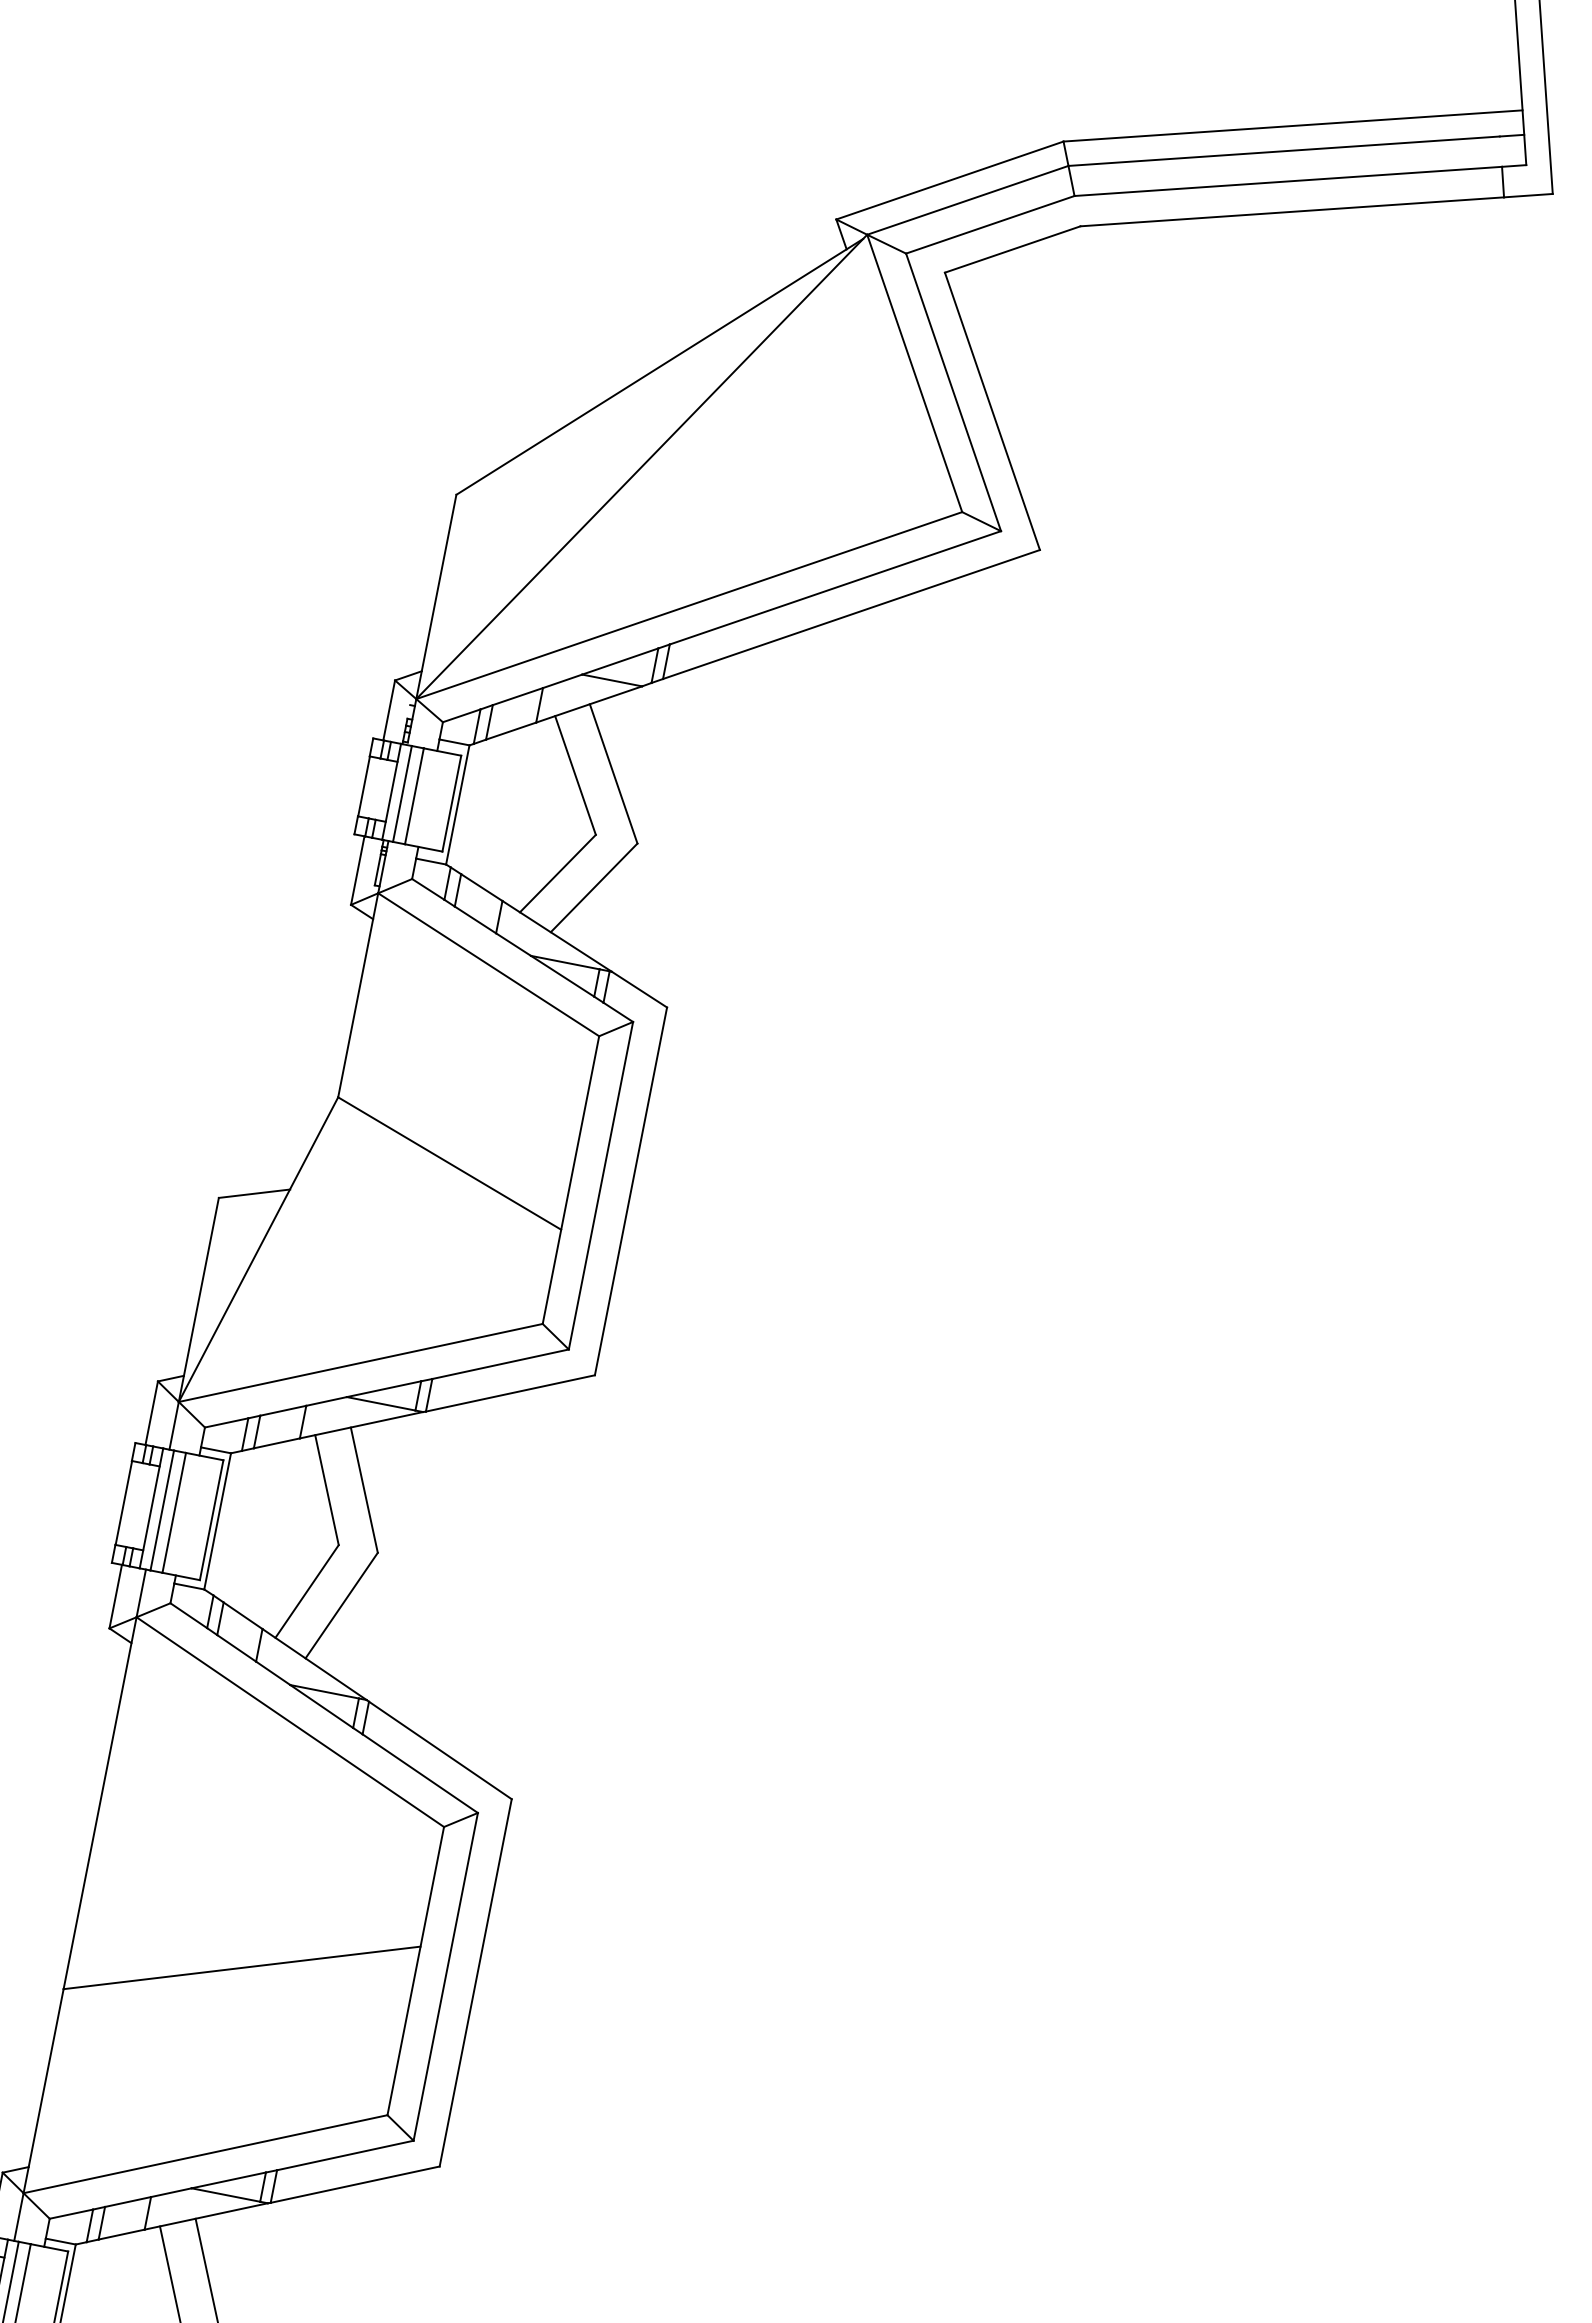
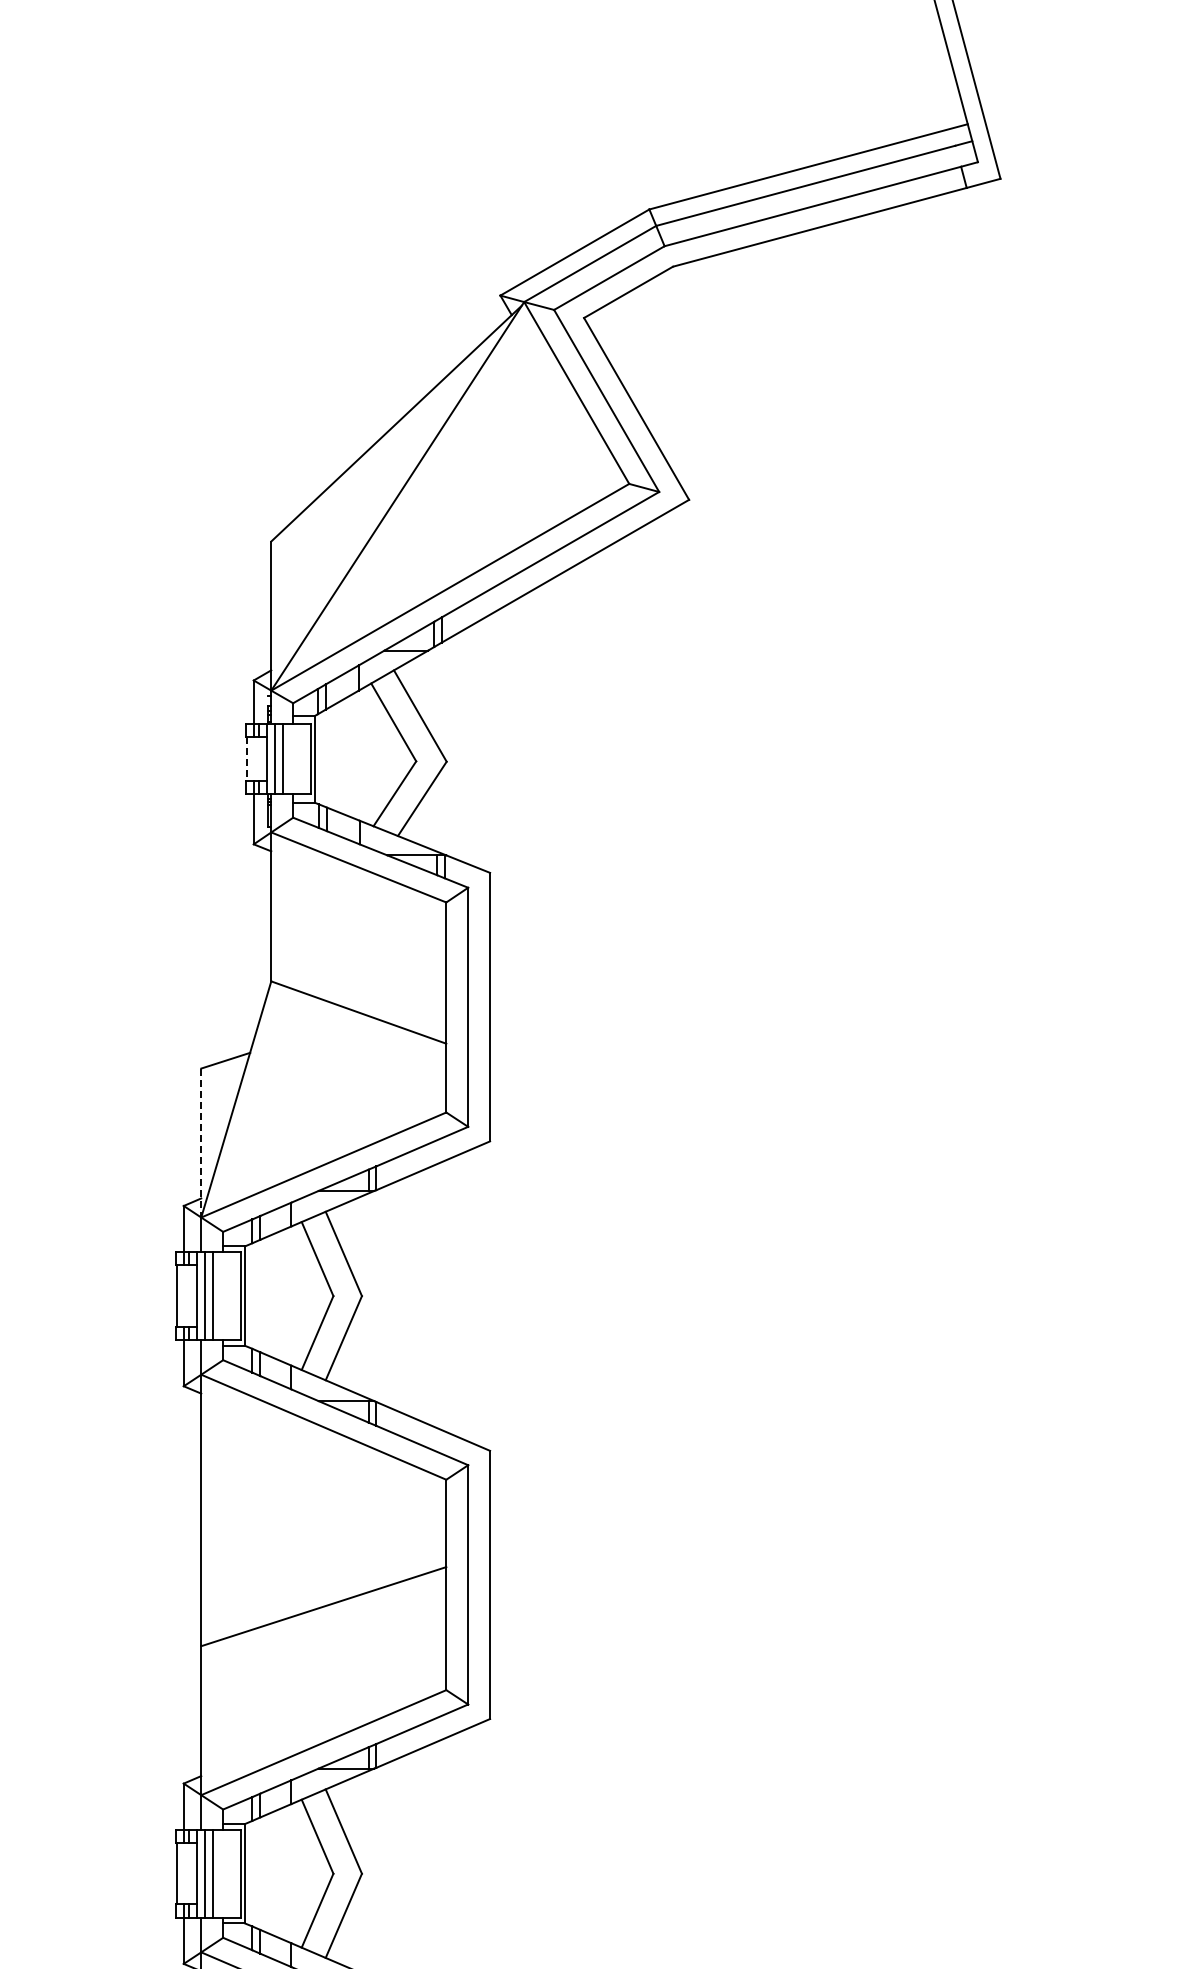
line: (363, 786) -> (246, 759), solid -> dashed
line: (199, 1300) -> (201, 1143), solid -> dashed

